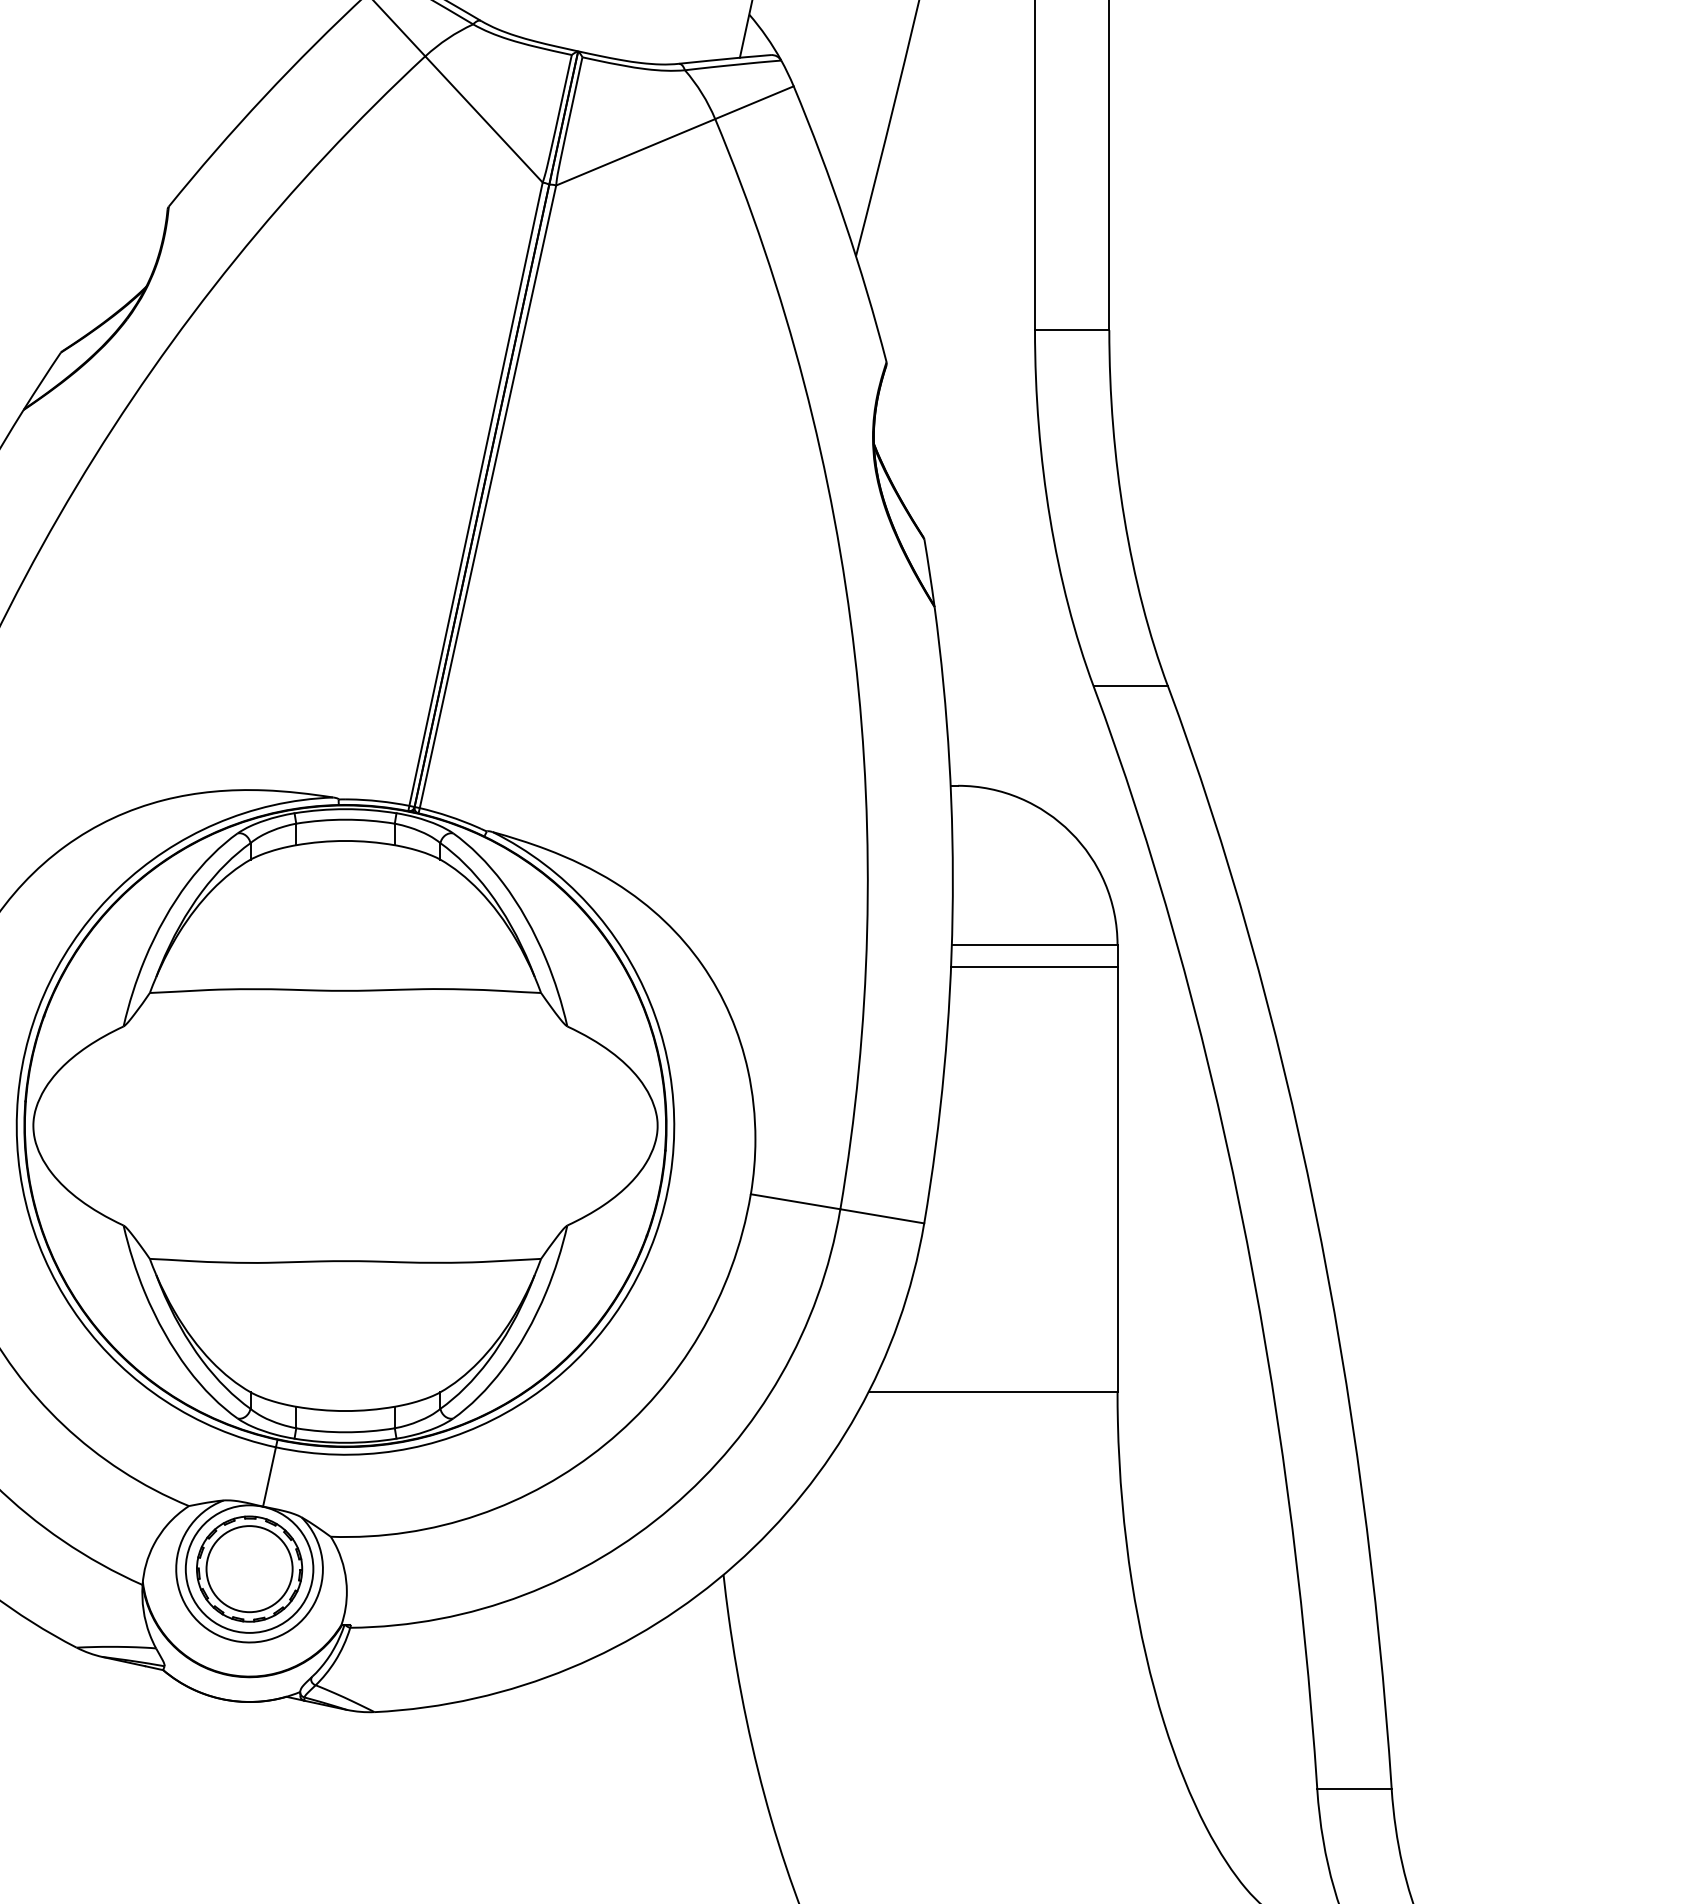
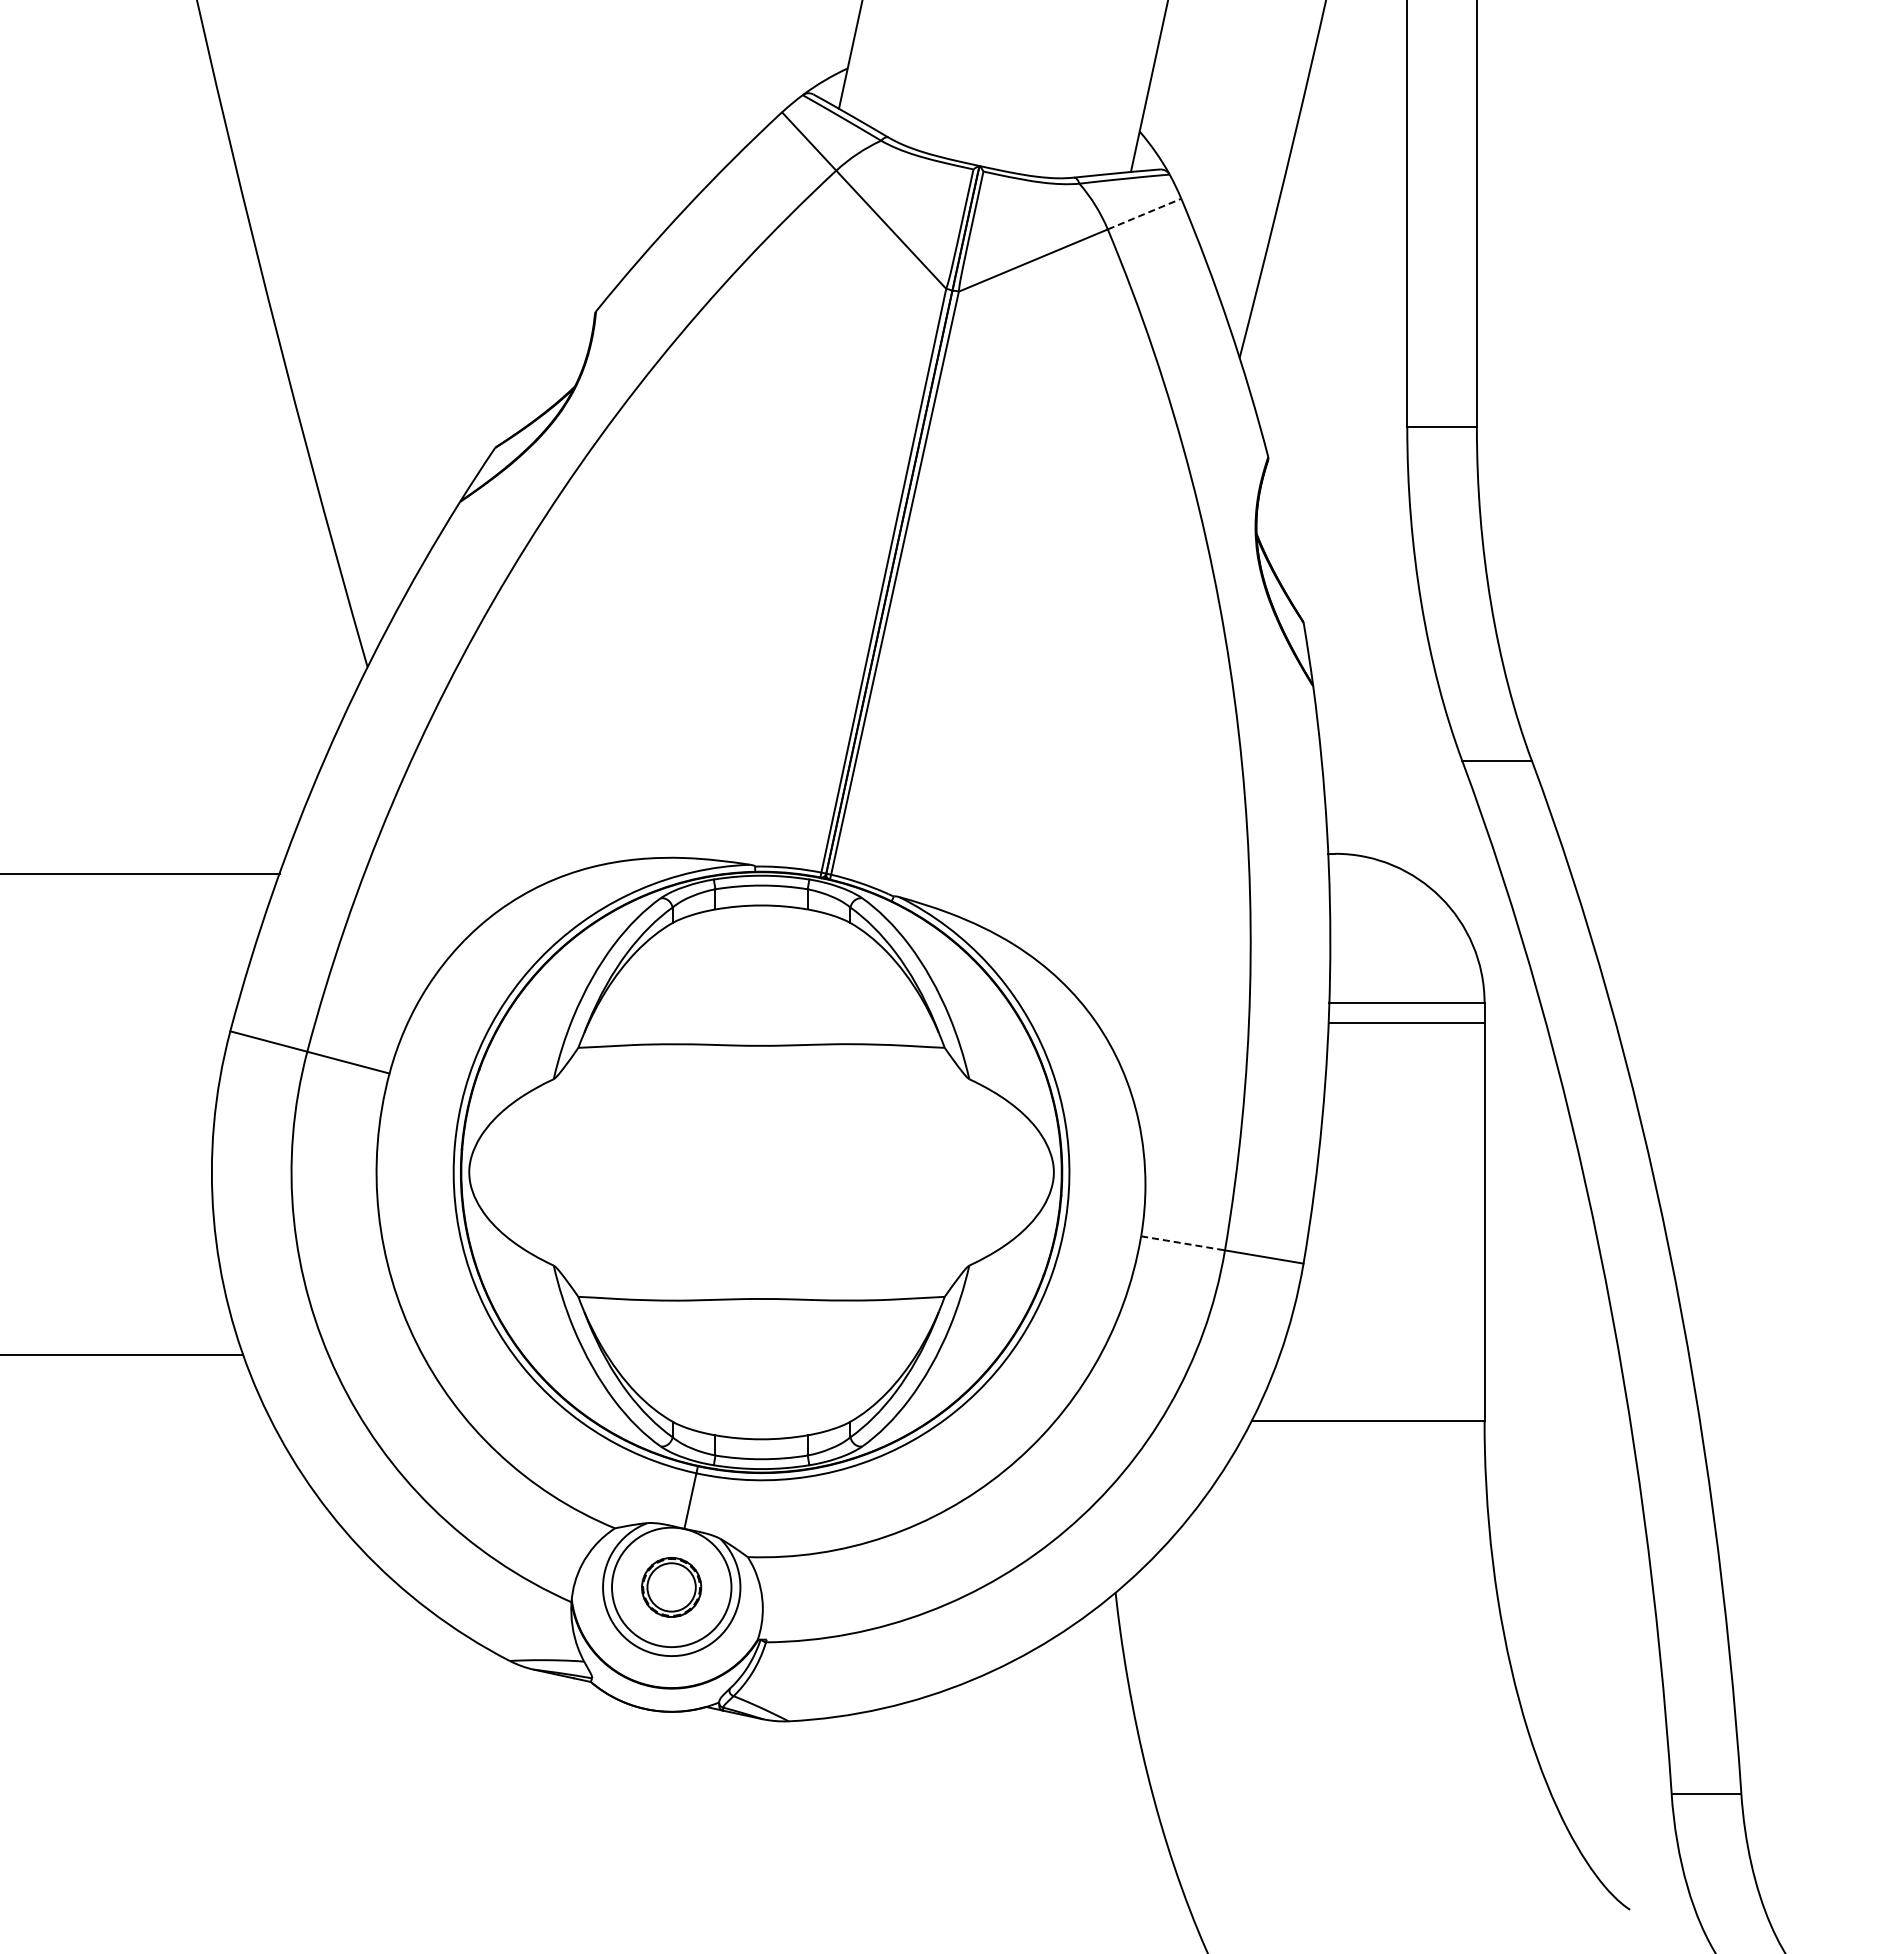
line: (754, 103) -> (1144, 214), solid -> dashed
line: (796, 1201) -> (1183, 1243), solid -> dashed
part: (249, 1569) -> (671, 1587), size x0.6

